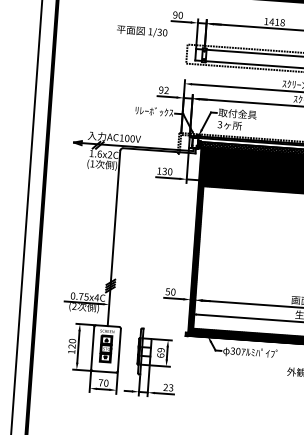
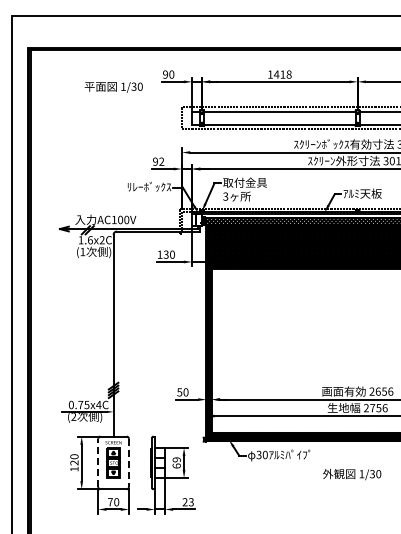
text: (141, 31) -> (113, 87), moved
line: (93, 347) -> (98, 462), solid -> dashed
line: (118, 350) -> (128, 463), solid -> dashed

